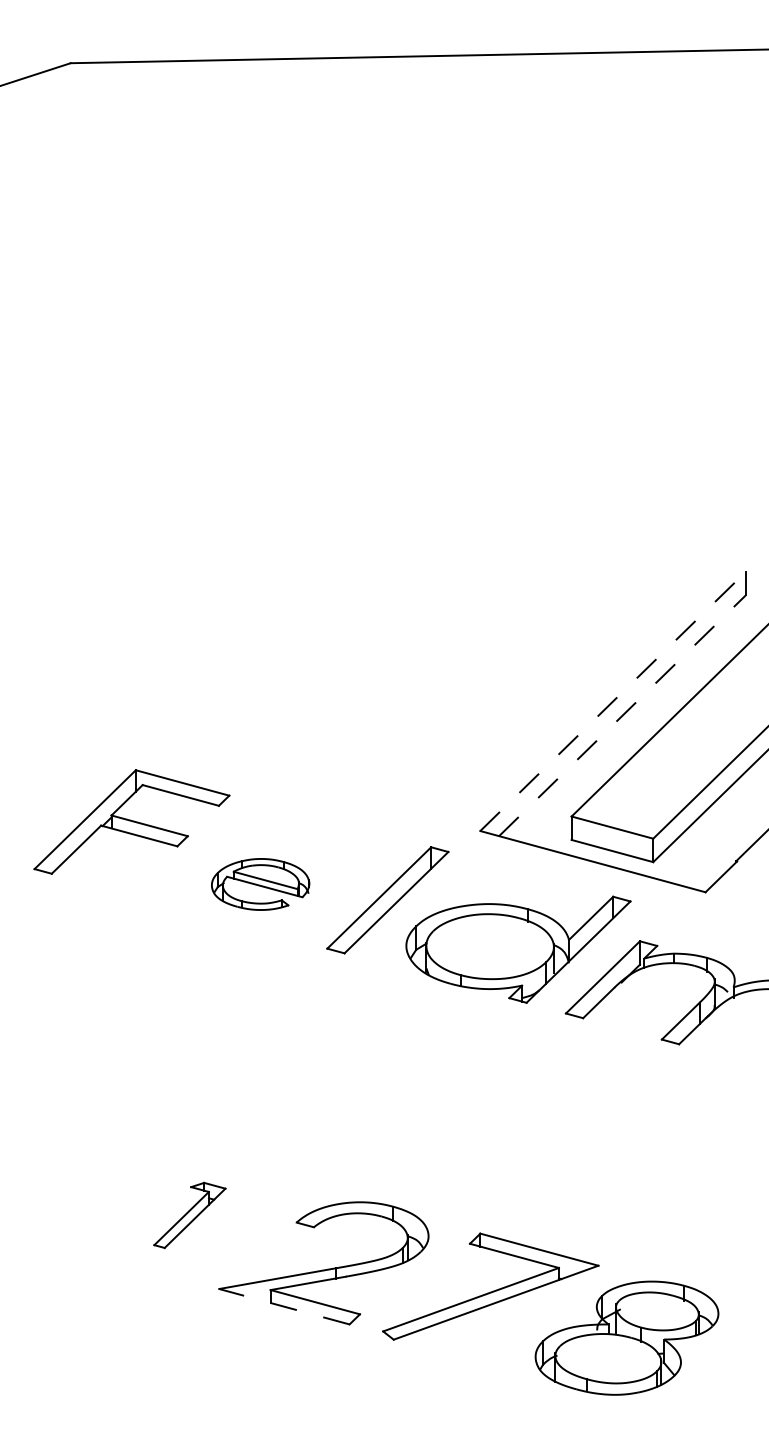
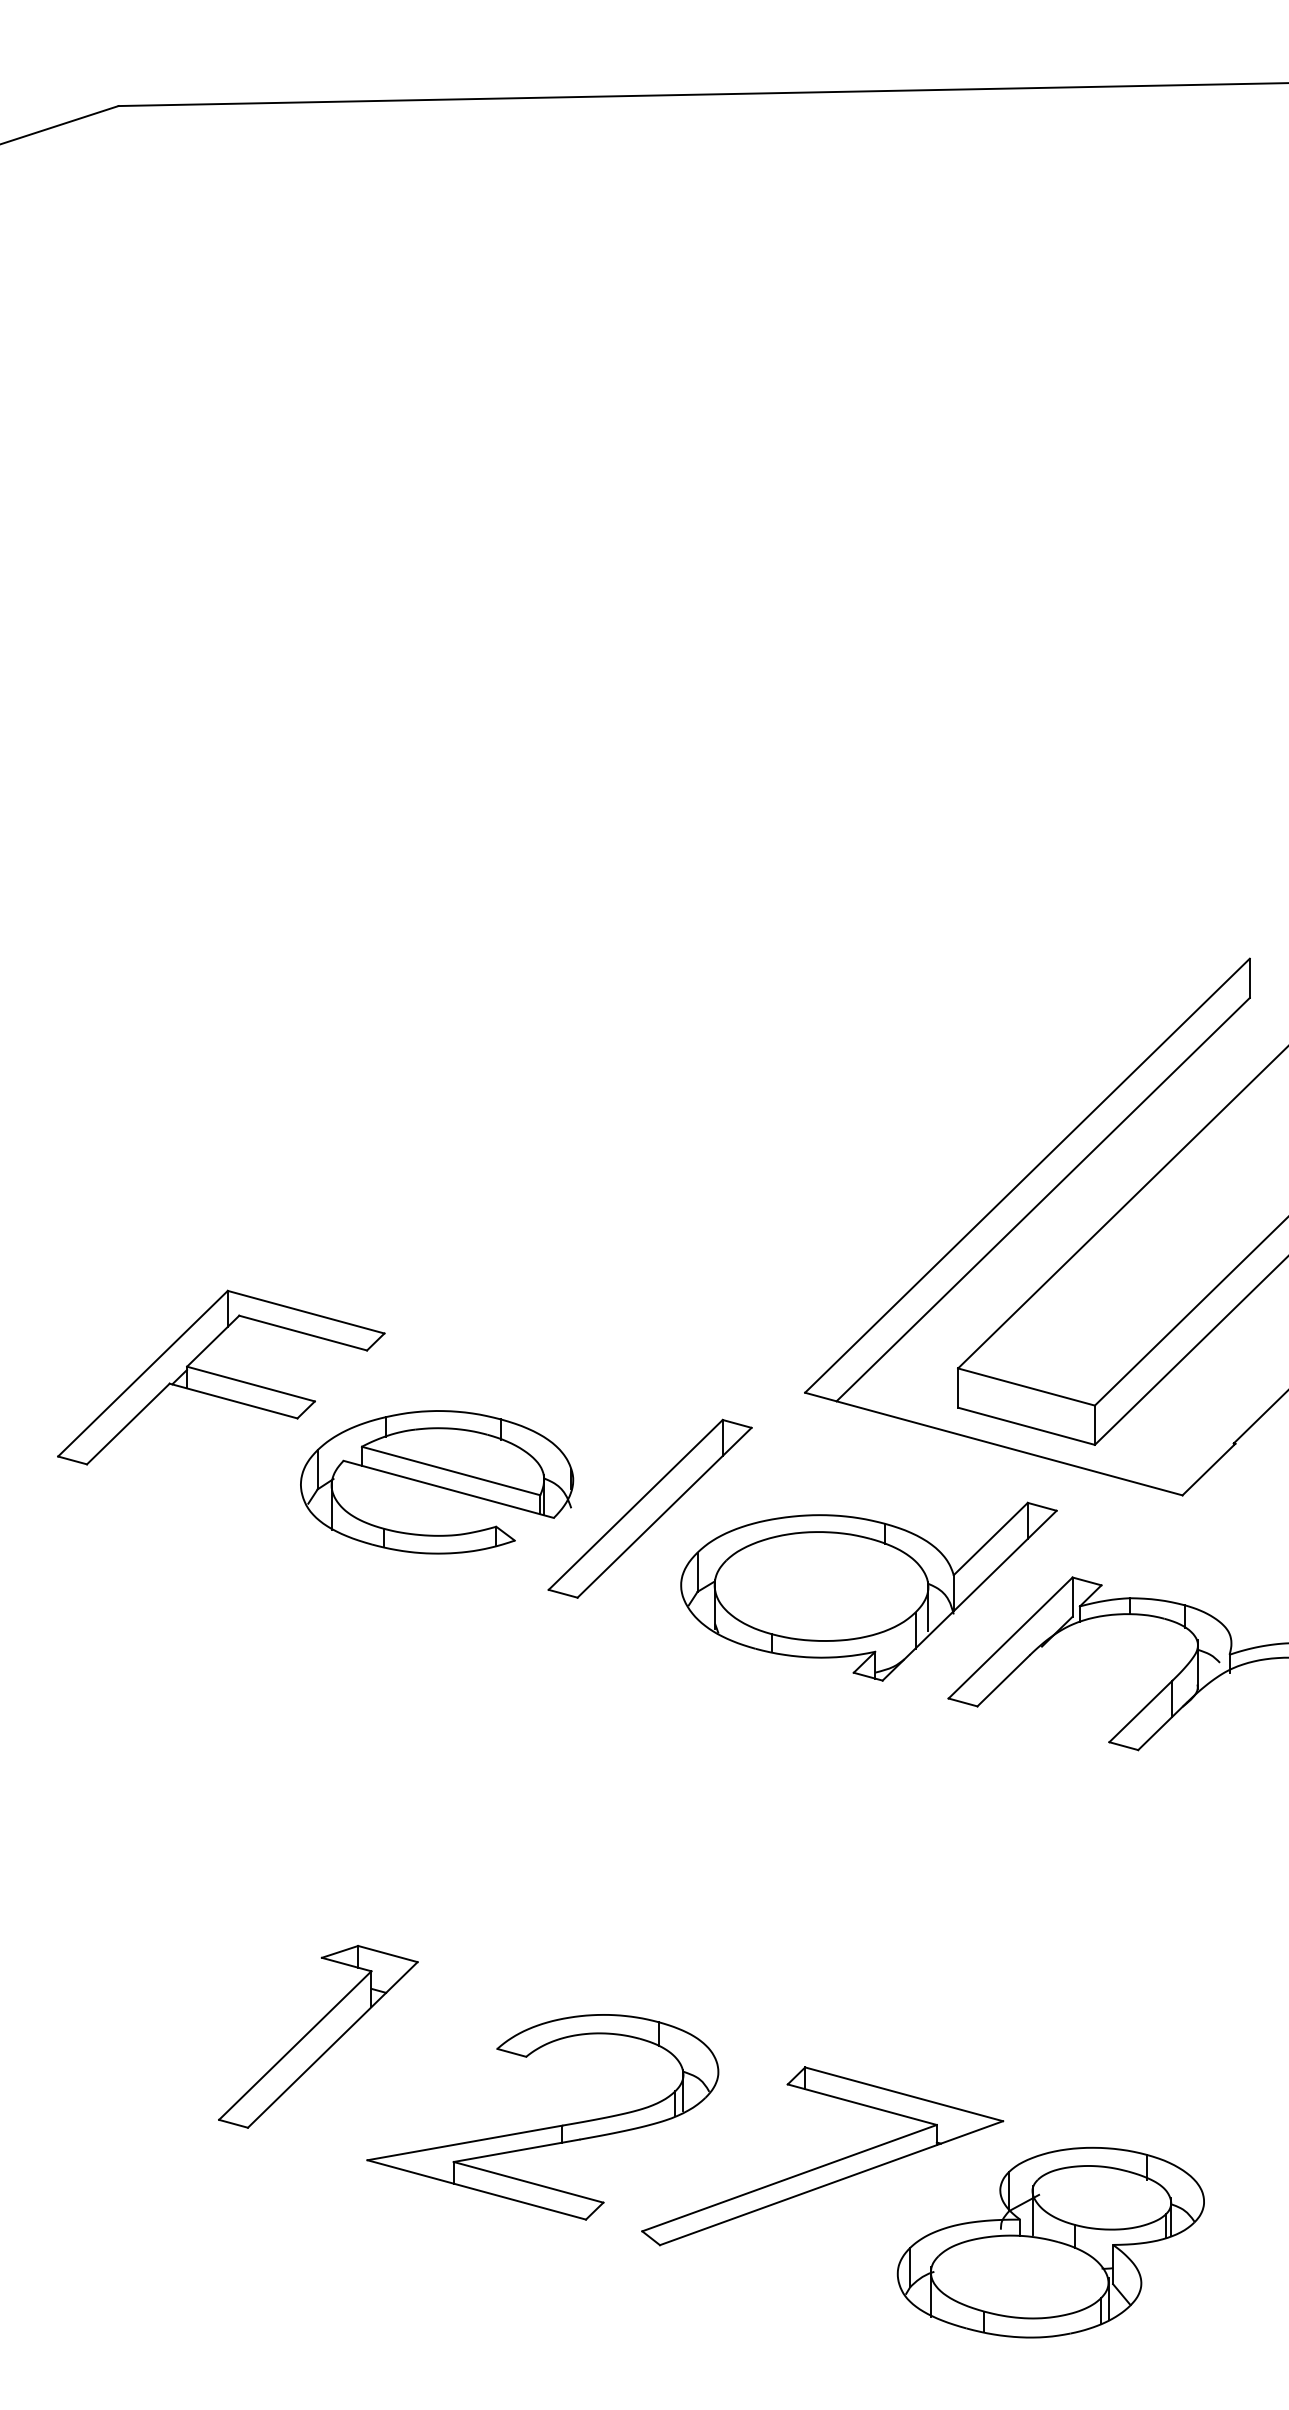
line: (613, 701) -> (1028, 1175), dashed -> solid
line: (622, 715) -> (1043, 1199), dashed -> solid
part: (260, 884) -> (436, 1482), size x1.67
part: (189, 1215) -> (317, 2037), size x1.67
line: (284, 1306) -> (476, 2189), dashed -> solid

